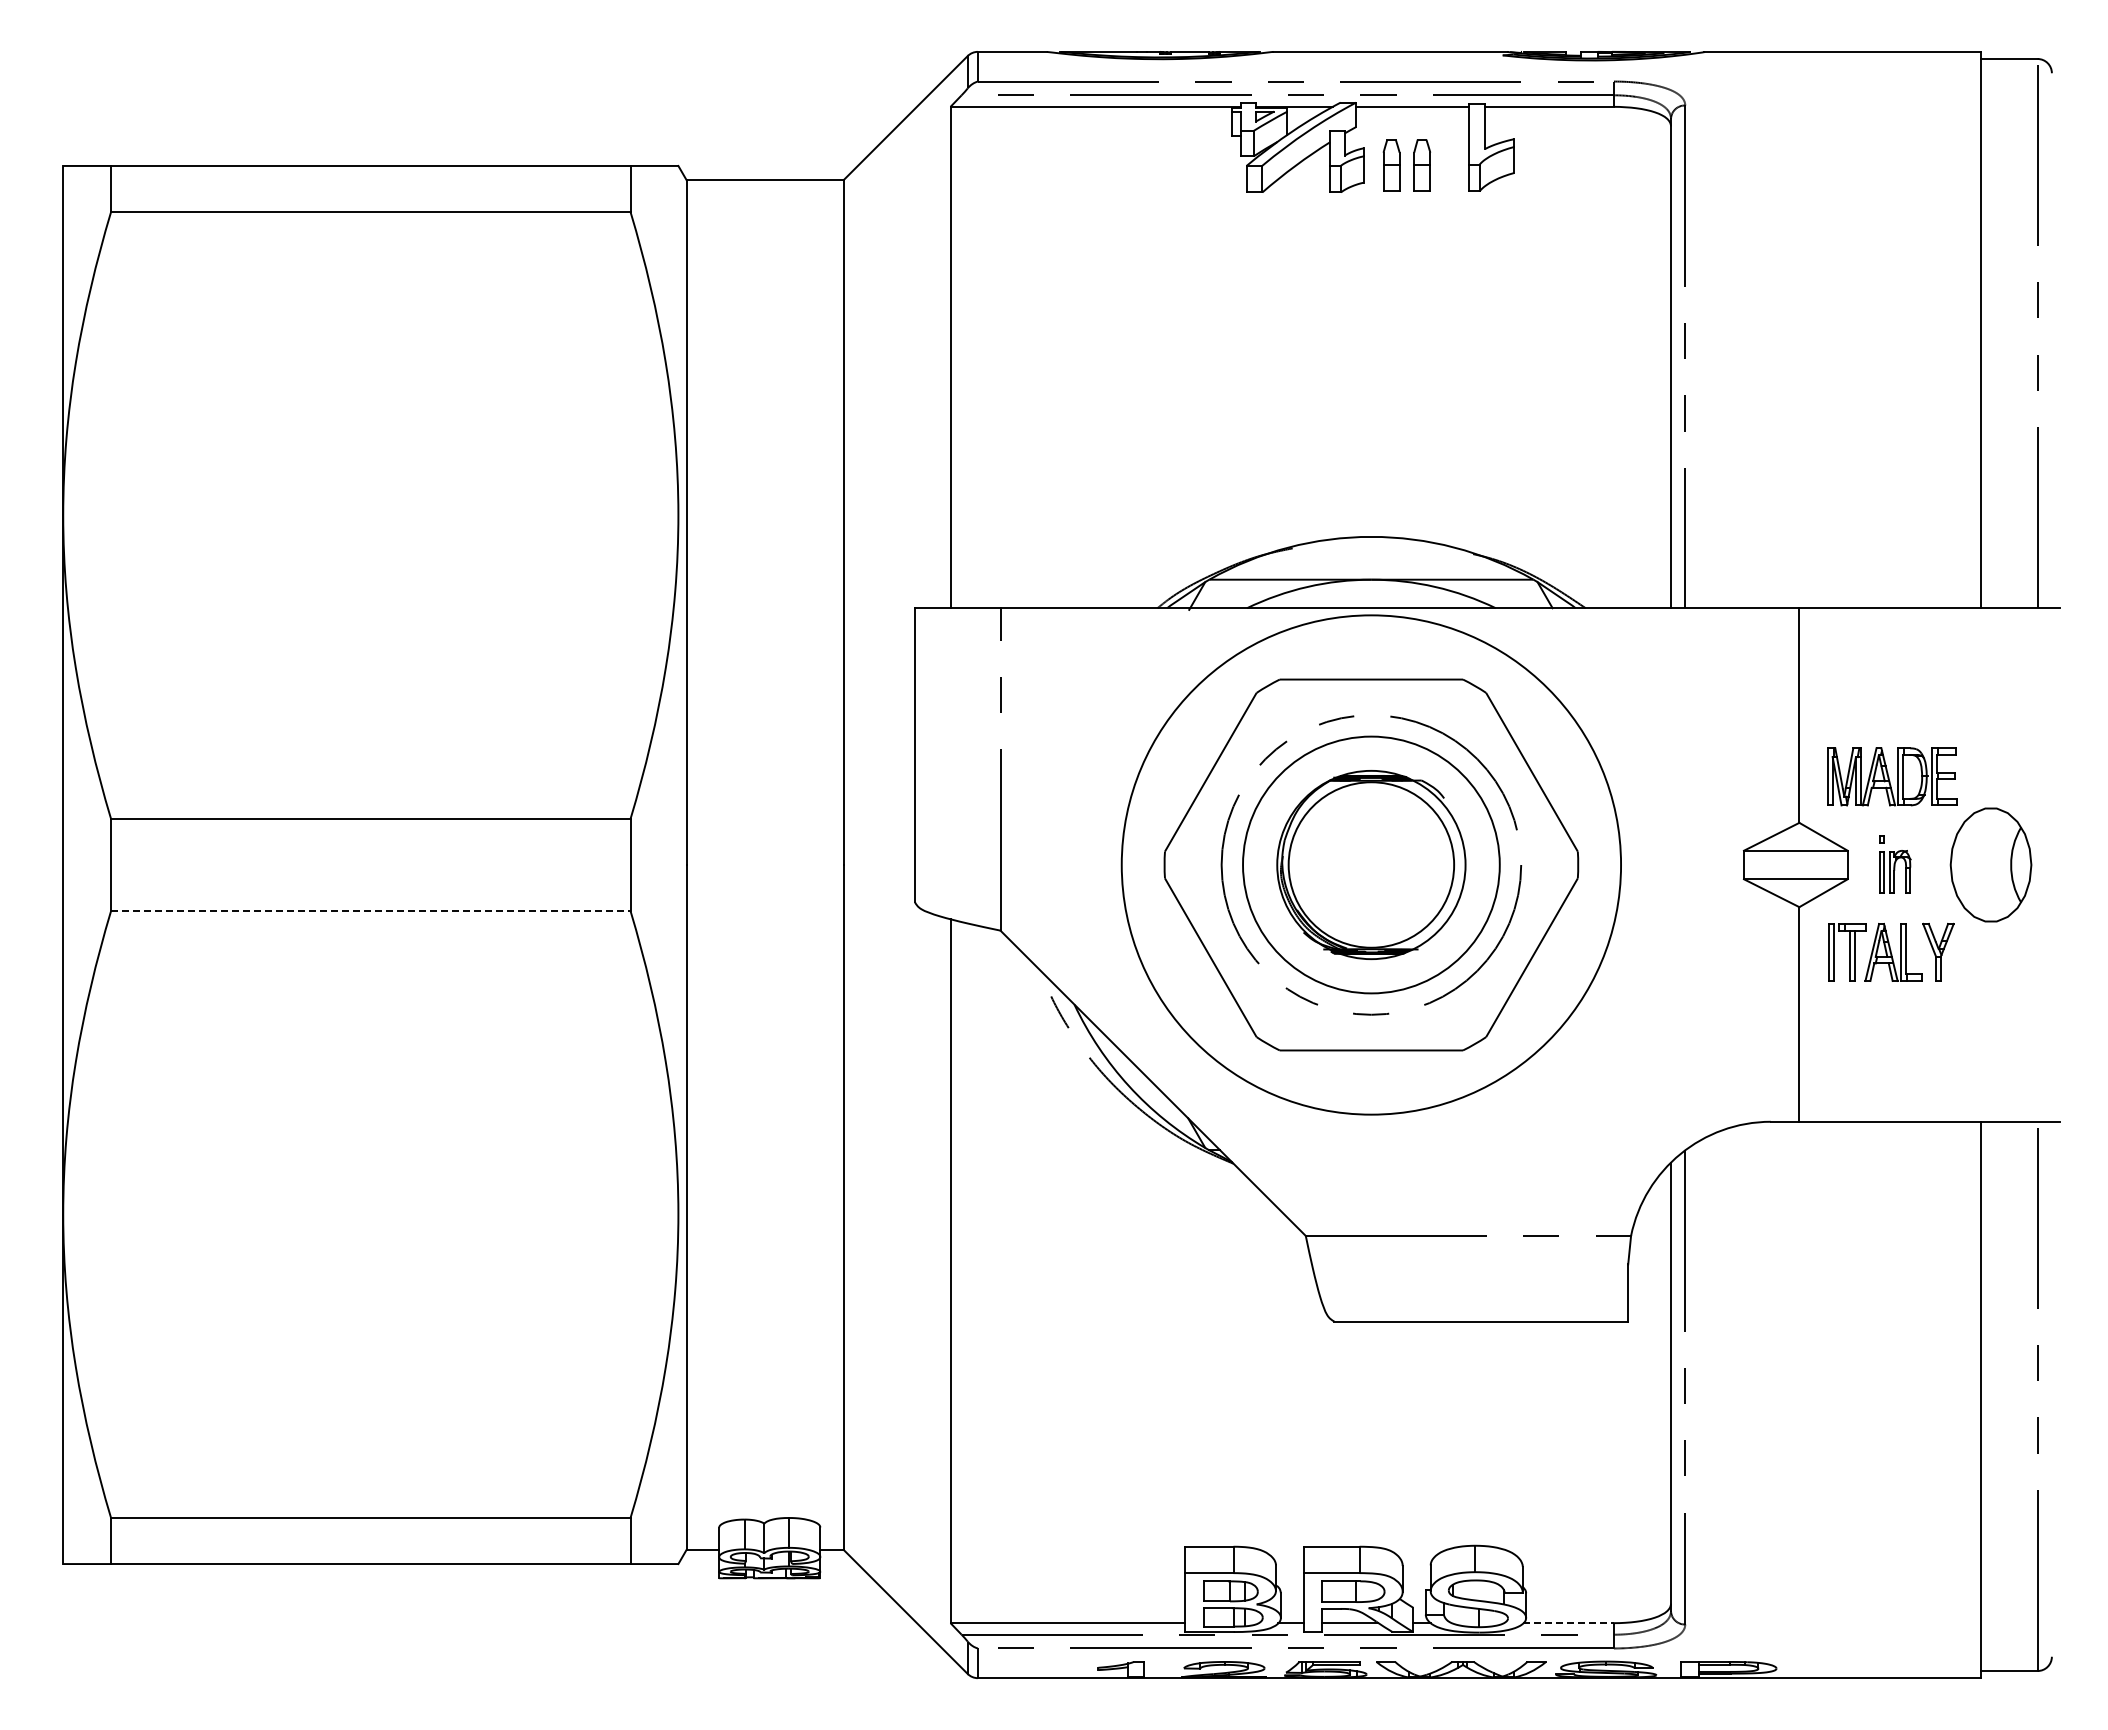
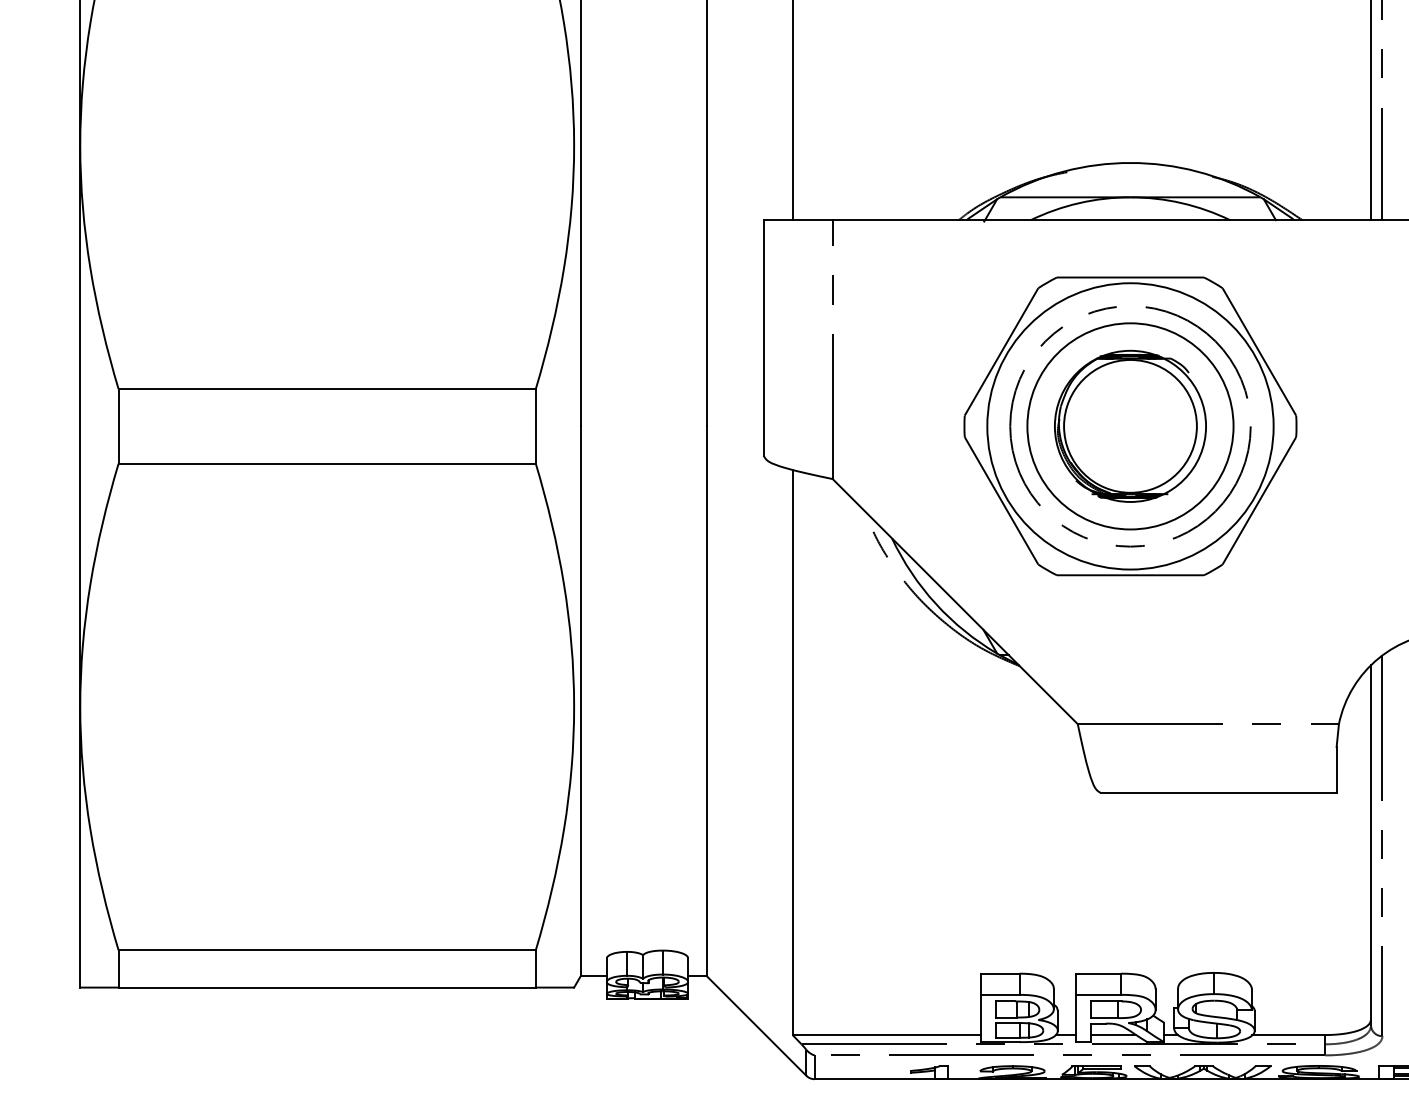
circle: (1371, 864) -> (1130, 425), size x0.71
line: (370, 911) -> (326, 463), dashed -> solid
line: (1569, 1623) -> (1289, 1035), dashed -> solid

